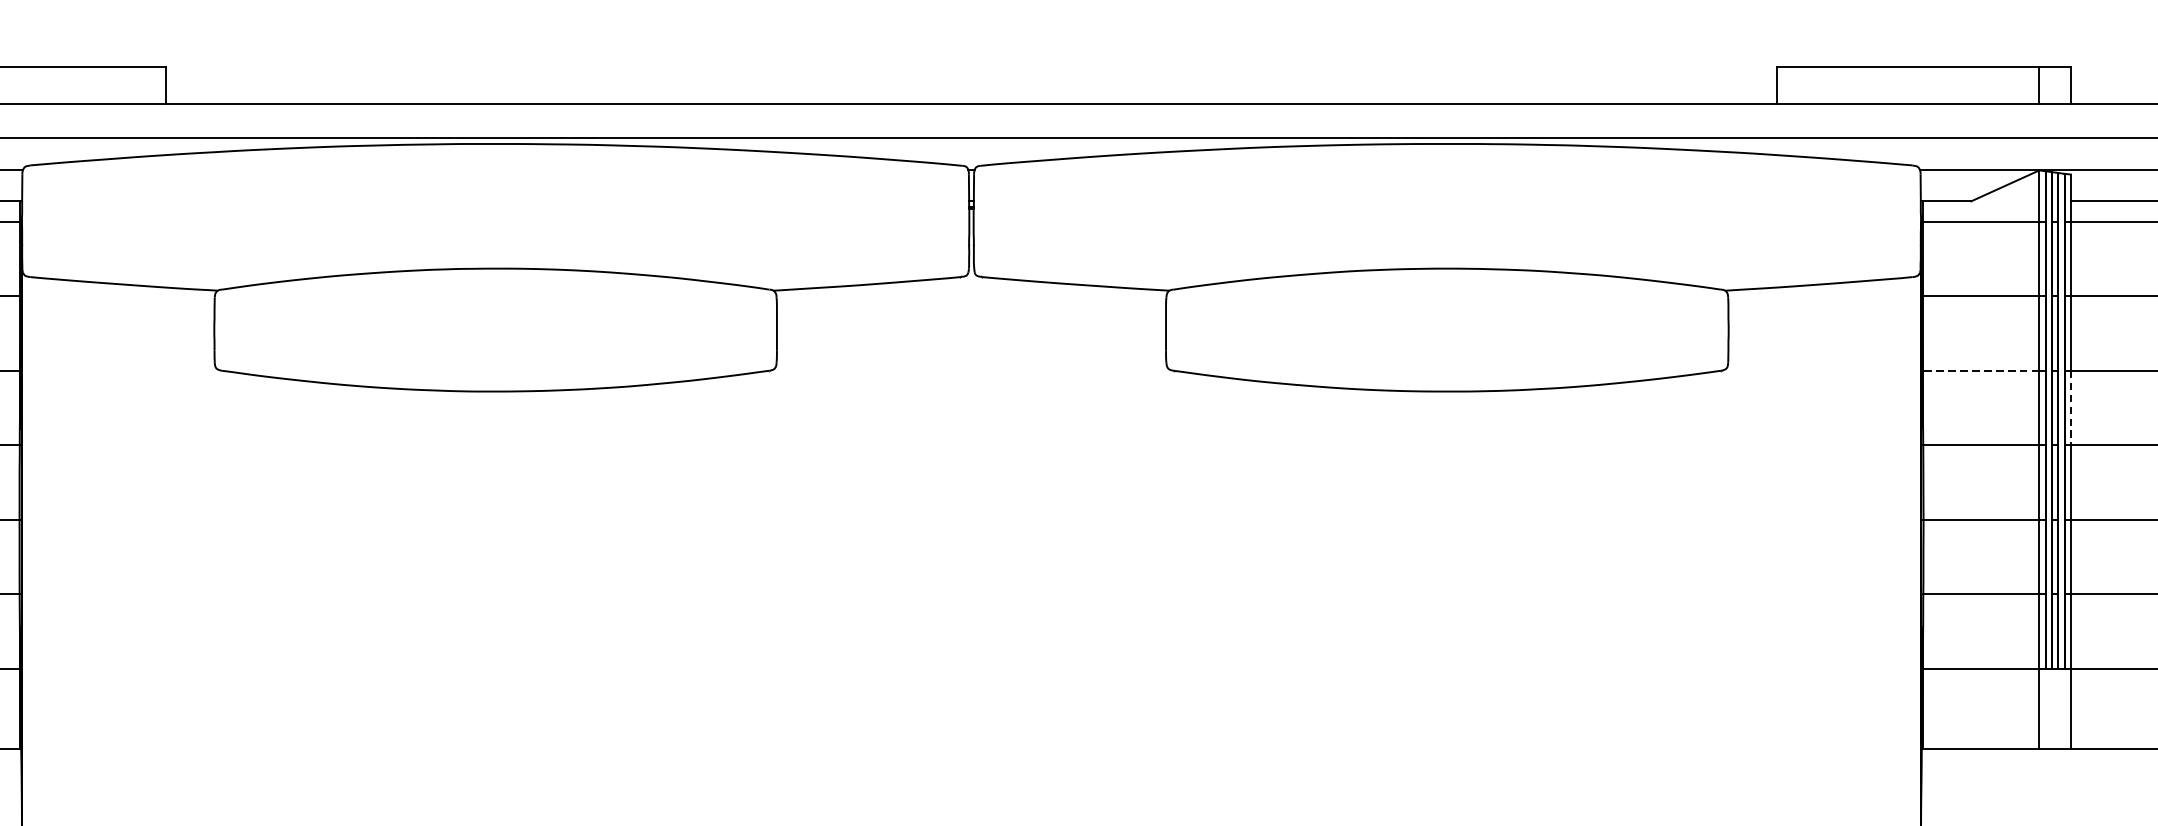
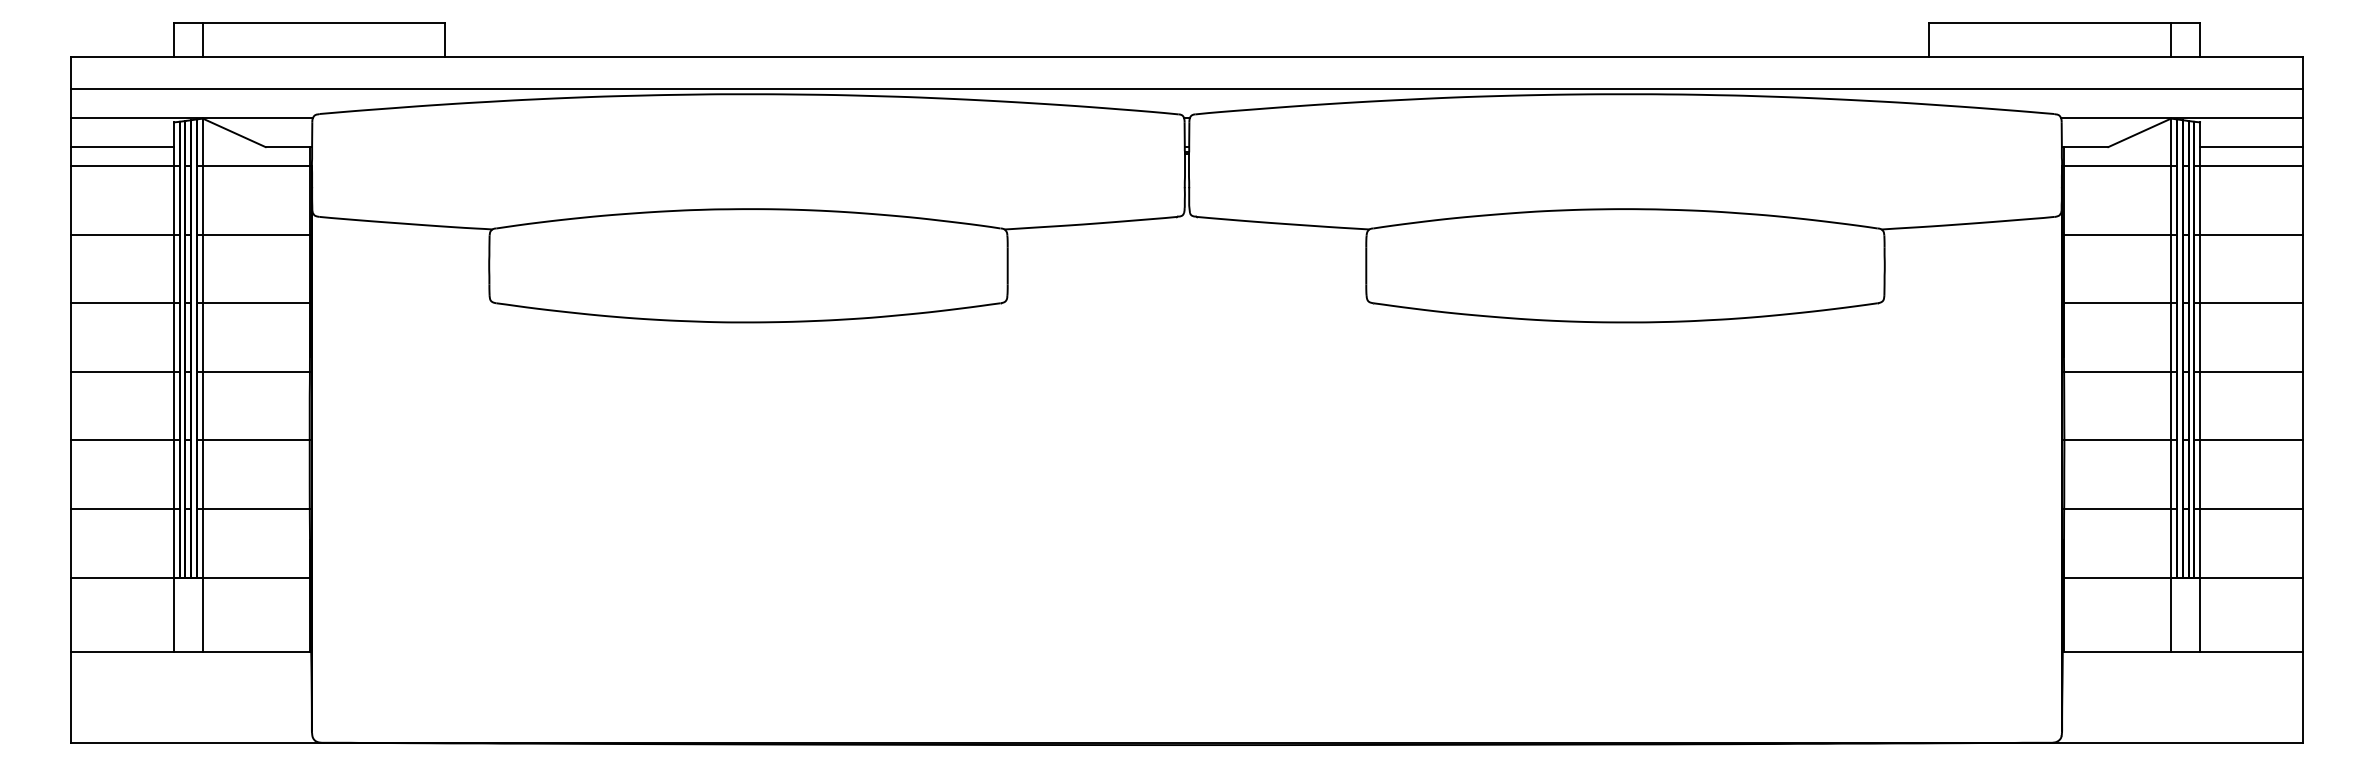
line: (1981, 371) -> (2117, 303), dashed -> solid
line: (2071, 409) -> (2200, 338), dashed -> solid

